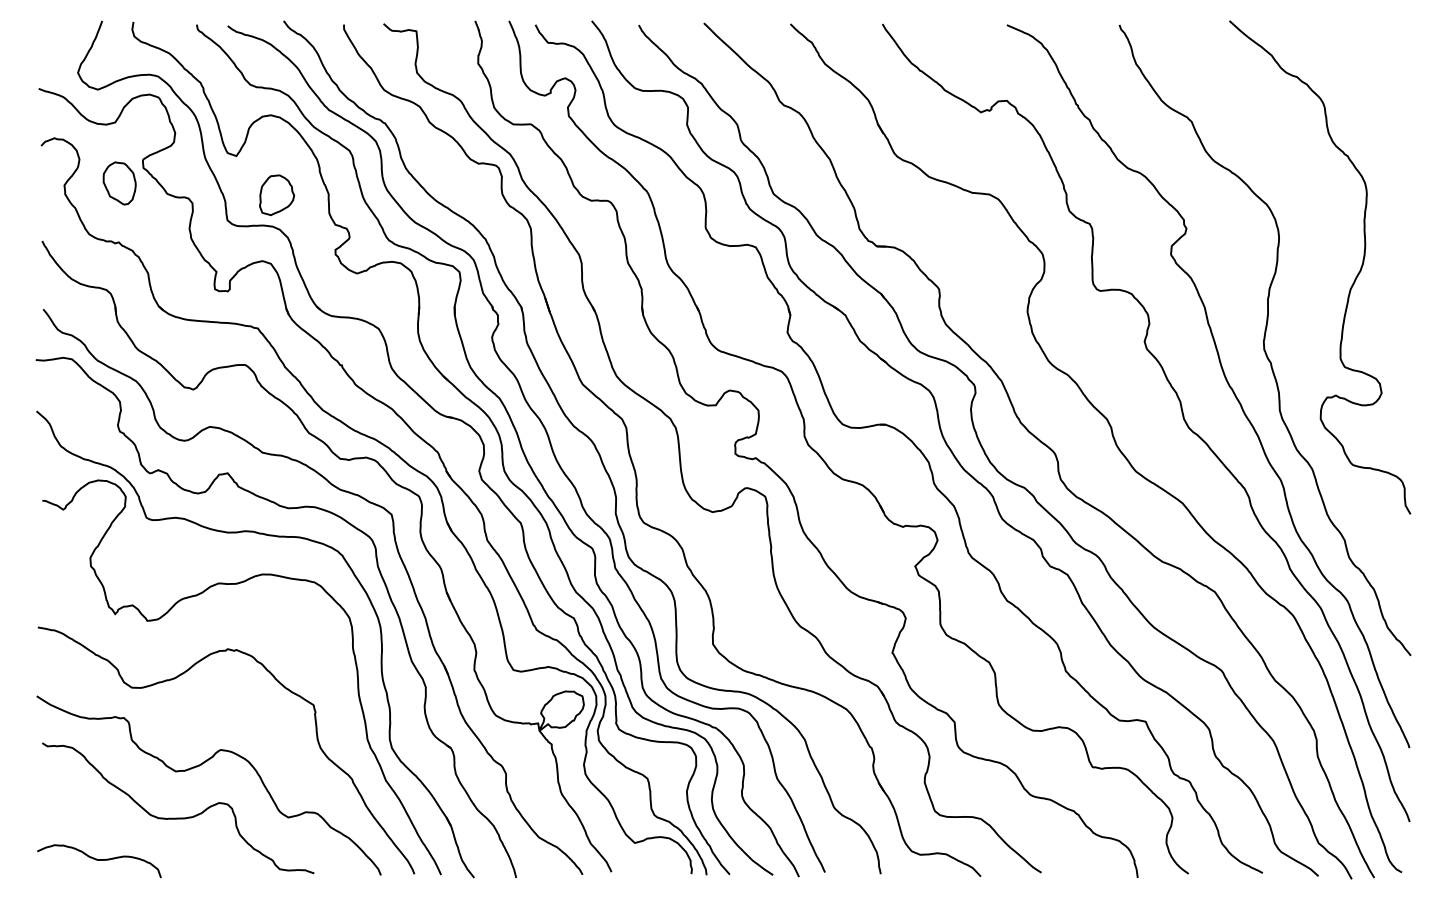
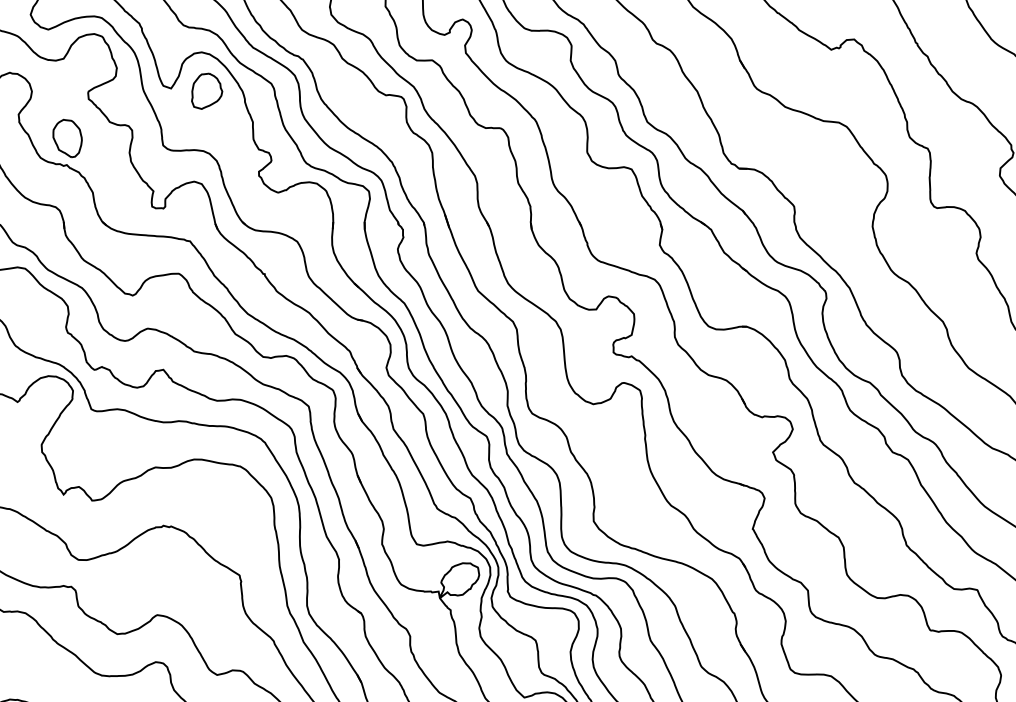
part: (119, 183) -> (67, 138), moved
part: (277, 194) -> (207, 90), moved

